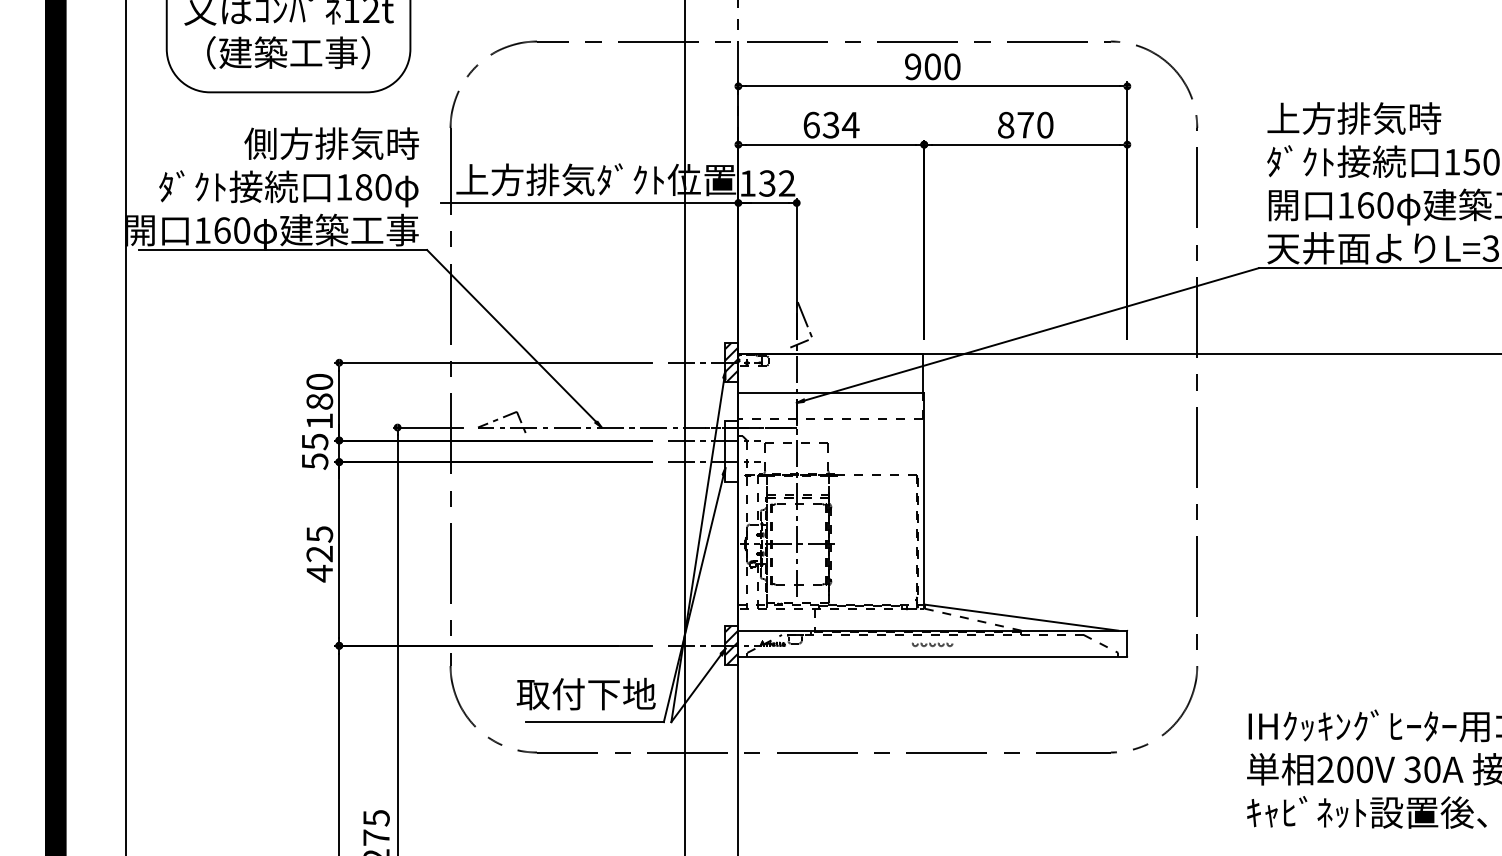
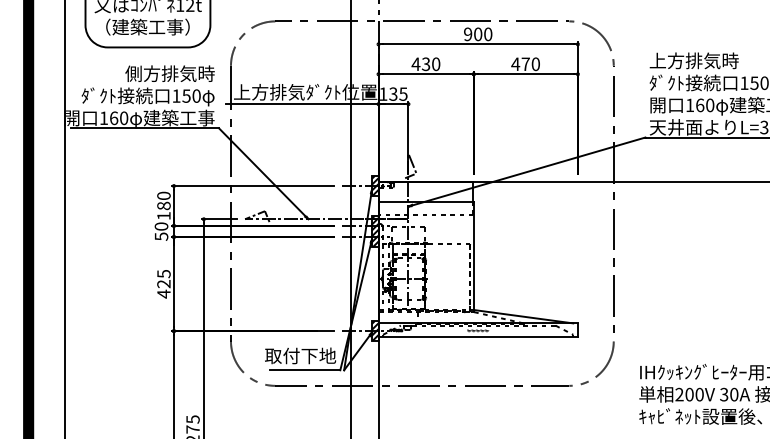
text: (830, 125) -> (425, 64), 634 -> 430
text: (1005, 125) -> (515, 64), 870 -> 470
text: (787, 182) -> (403, 93), 132 -> 135
text: (363, 186) -> (186, 95), 180 -> 150
text: (314, 441) -> (161, 226), 55 -> 50
hatch: (730, 449) -> (374, 230), added

